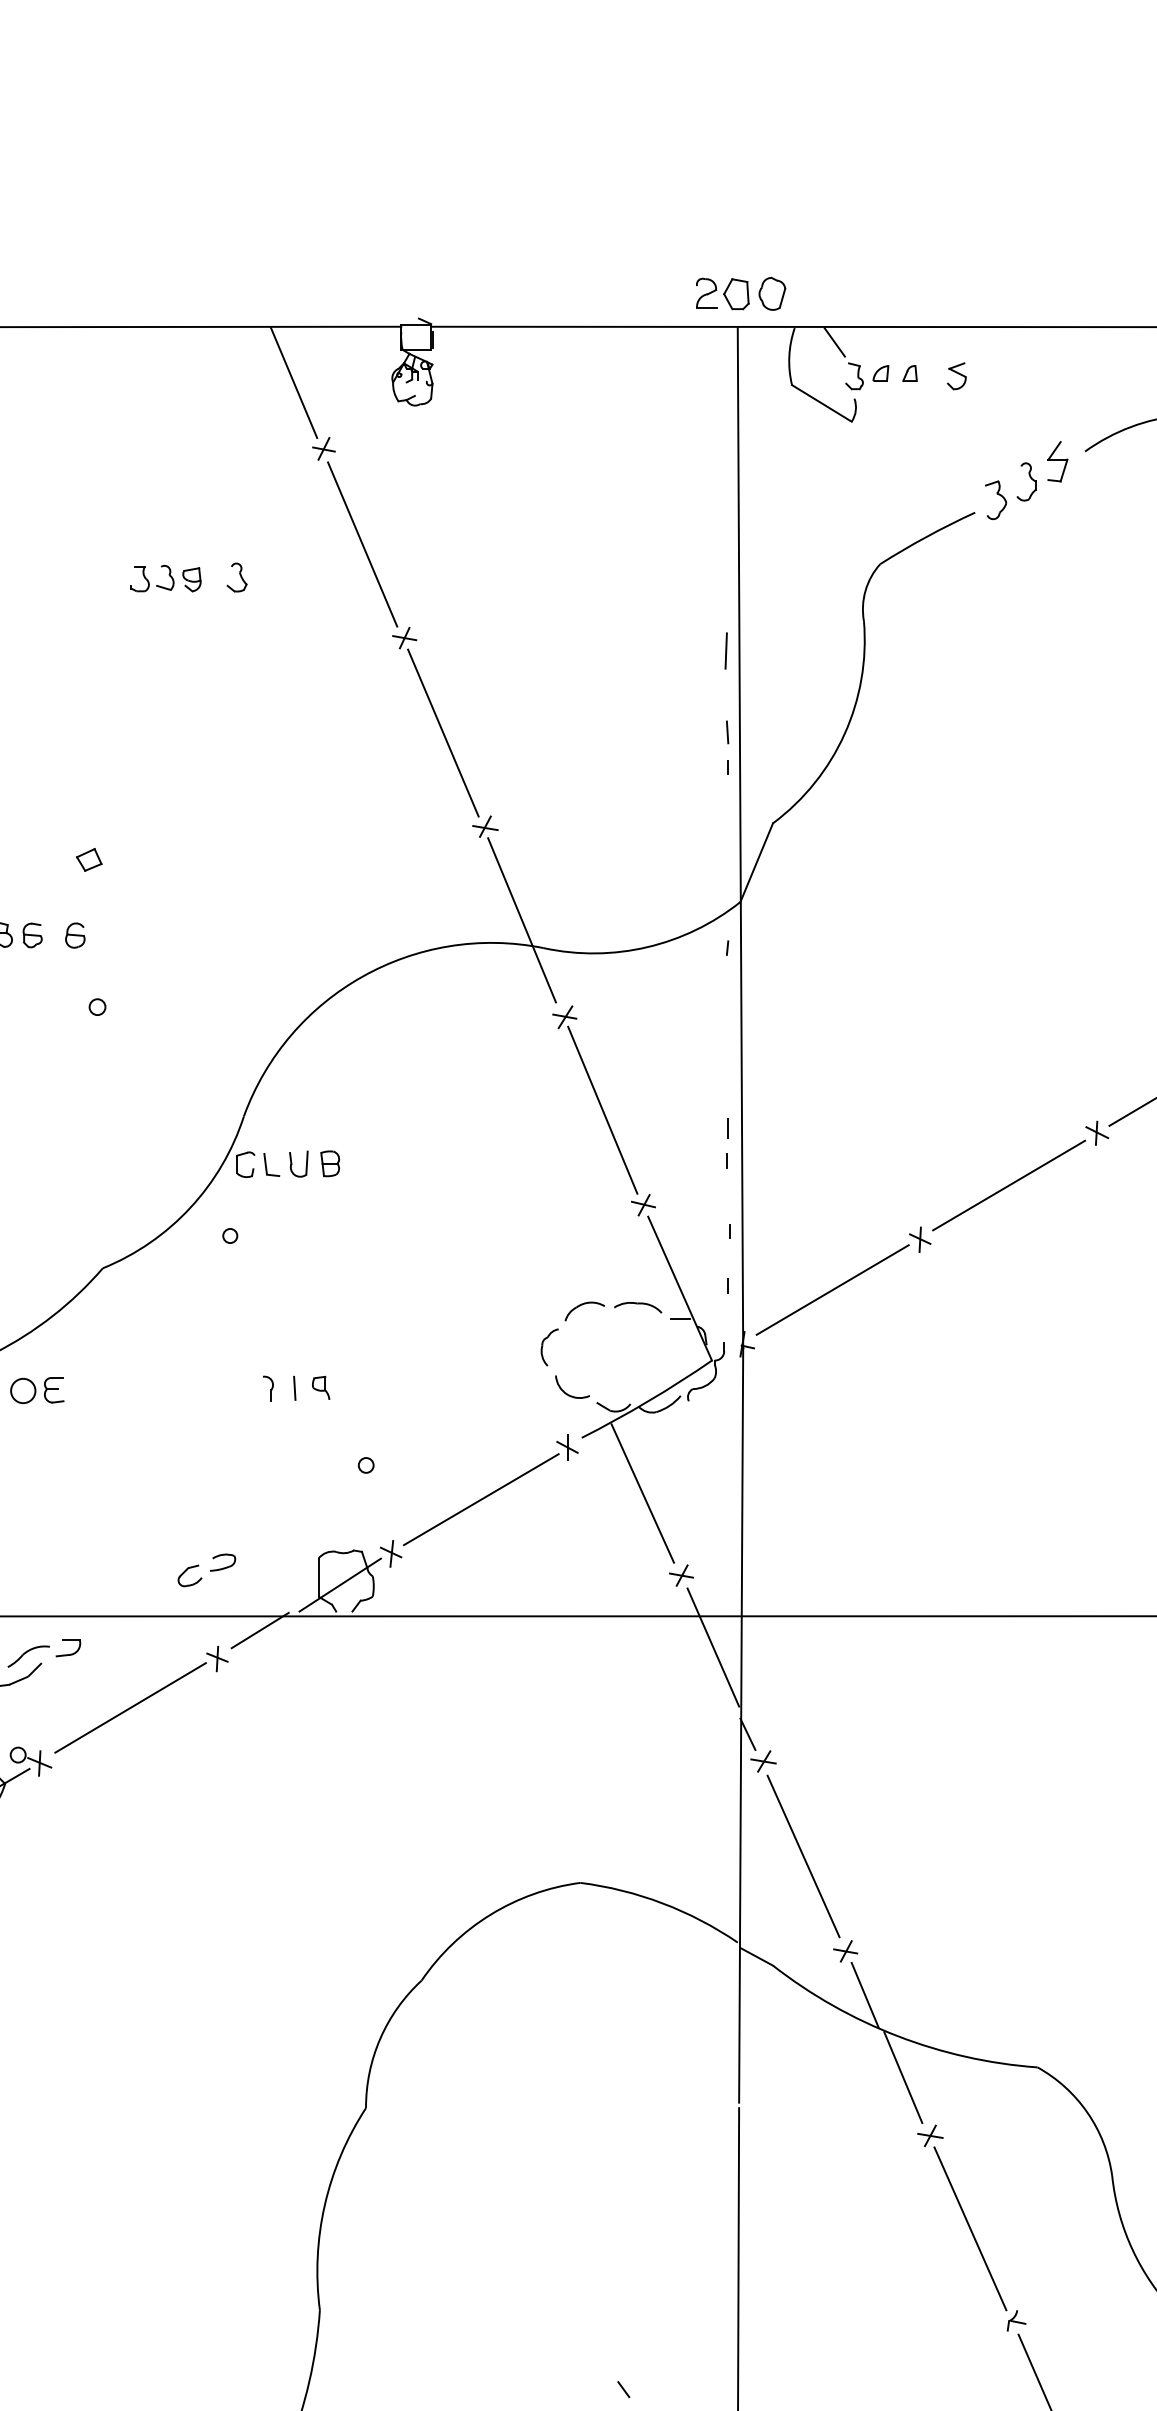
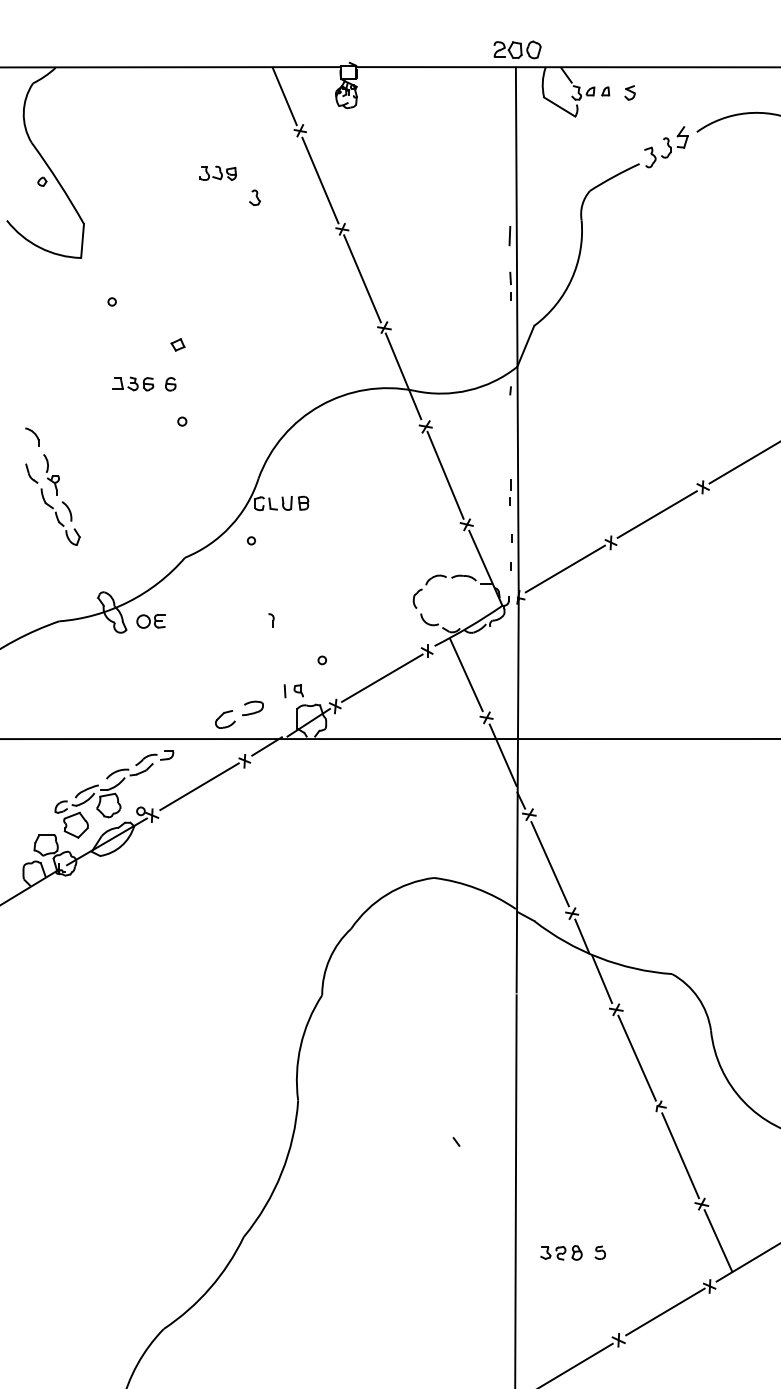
part: (165, 577) -> (217, 172), moved
part: (310, 1388) -> (293, 691), moved
part: (205, 1571) -> (238, 715), size x1.6

